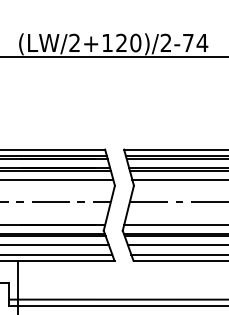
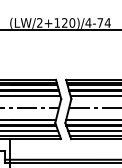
text: (166, 42) -> (88, 22), (LW/2+120)/2-74 -> (LW/2+120)/4-74

